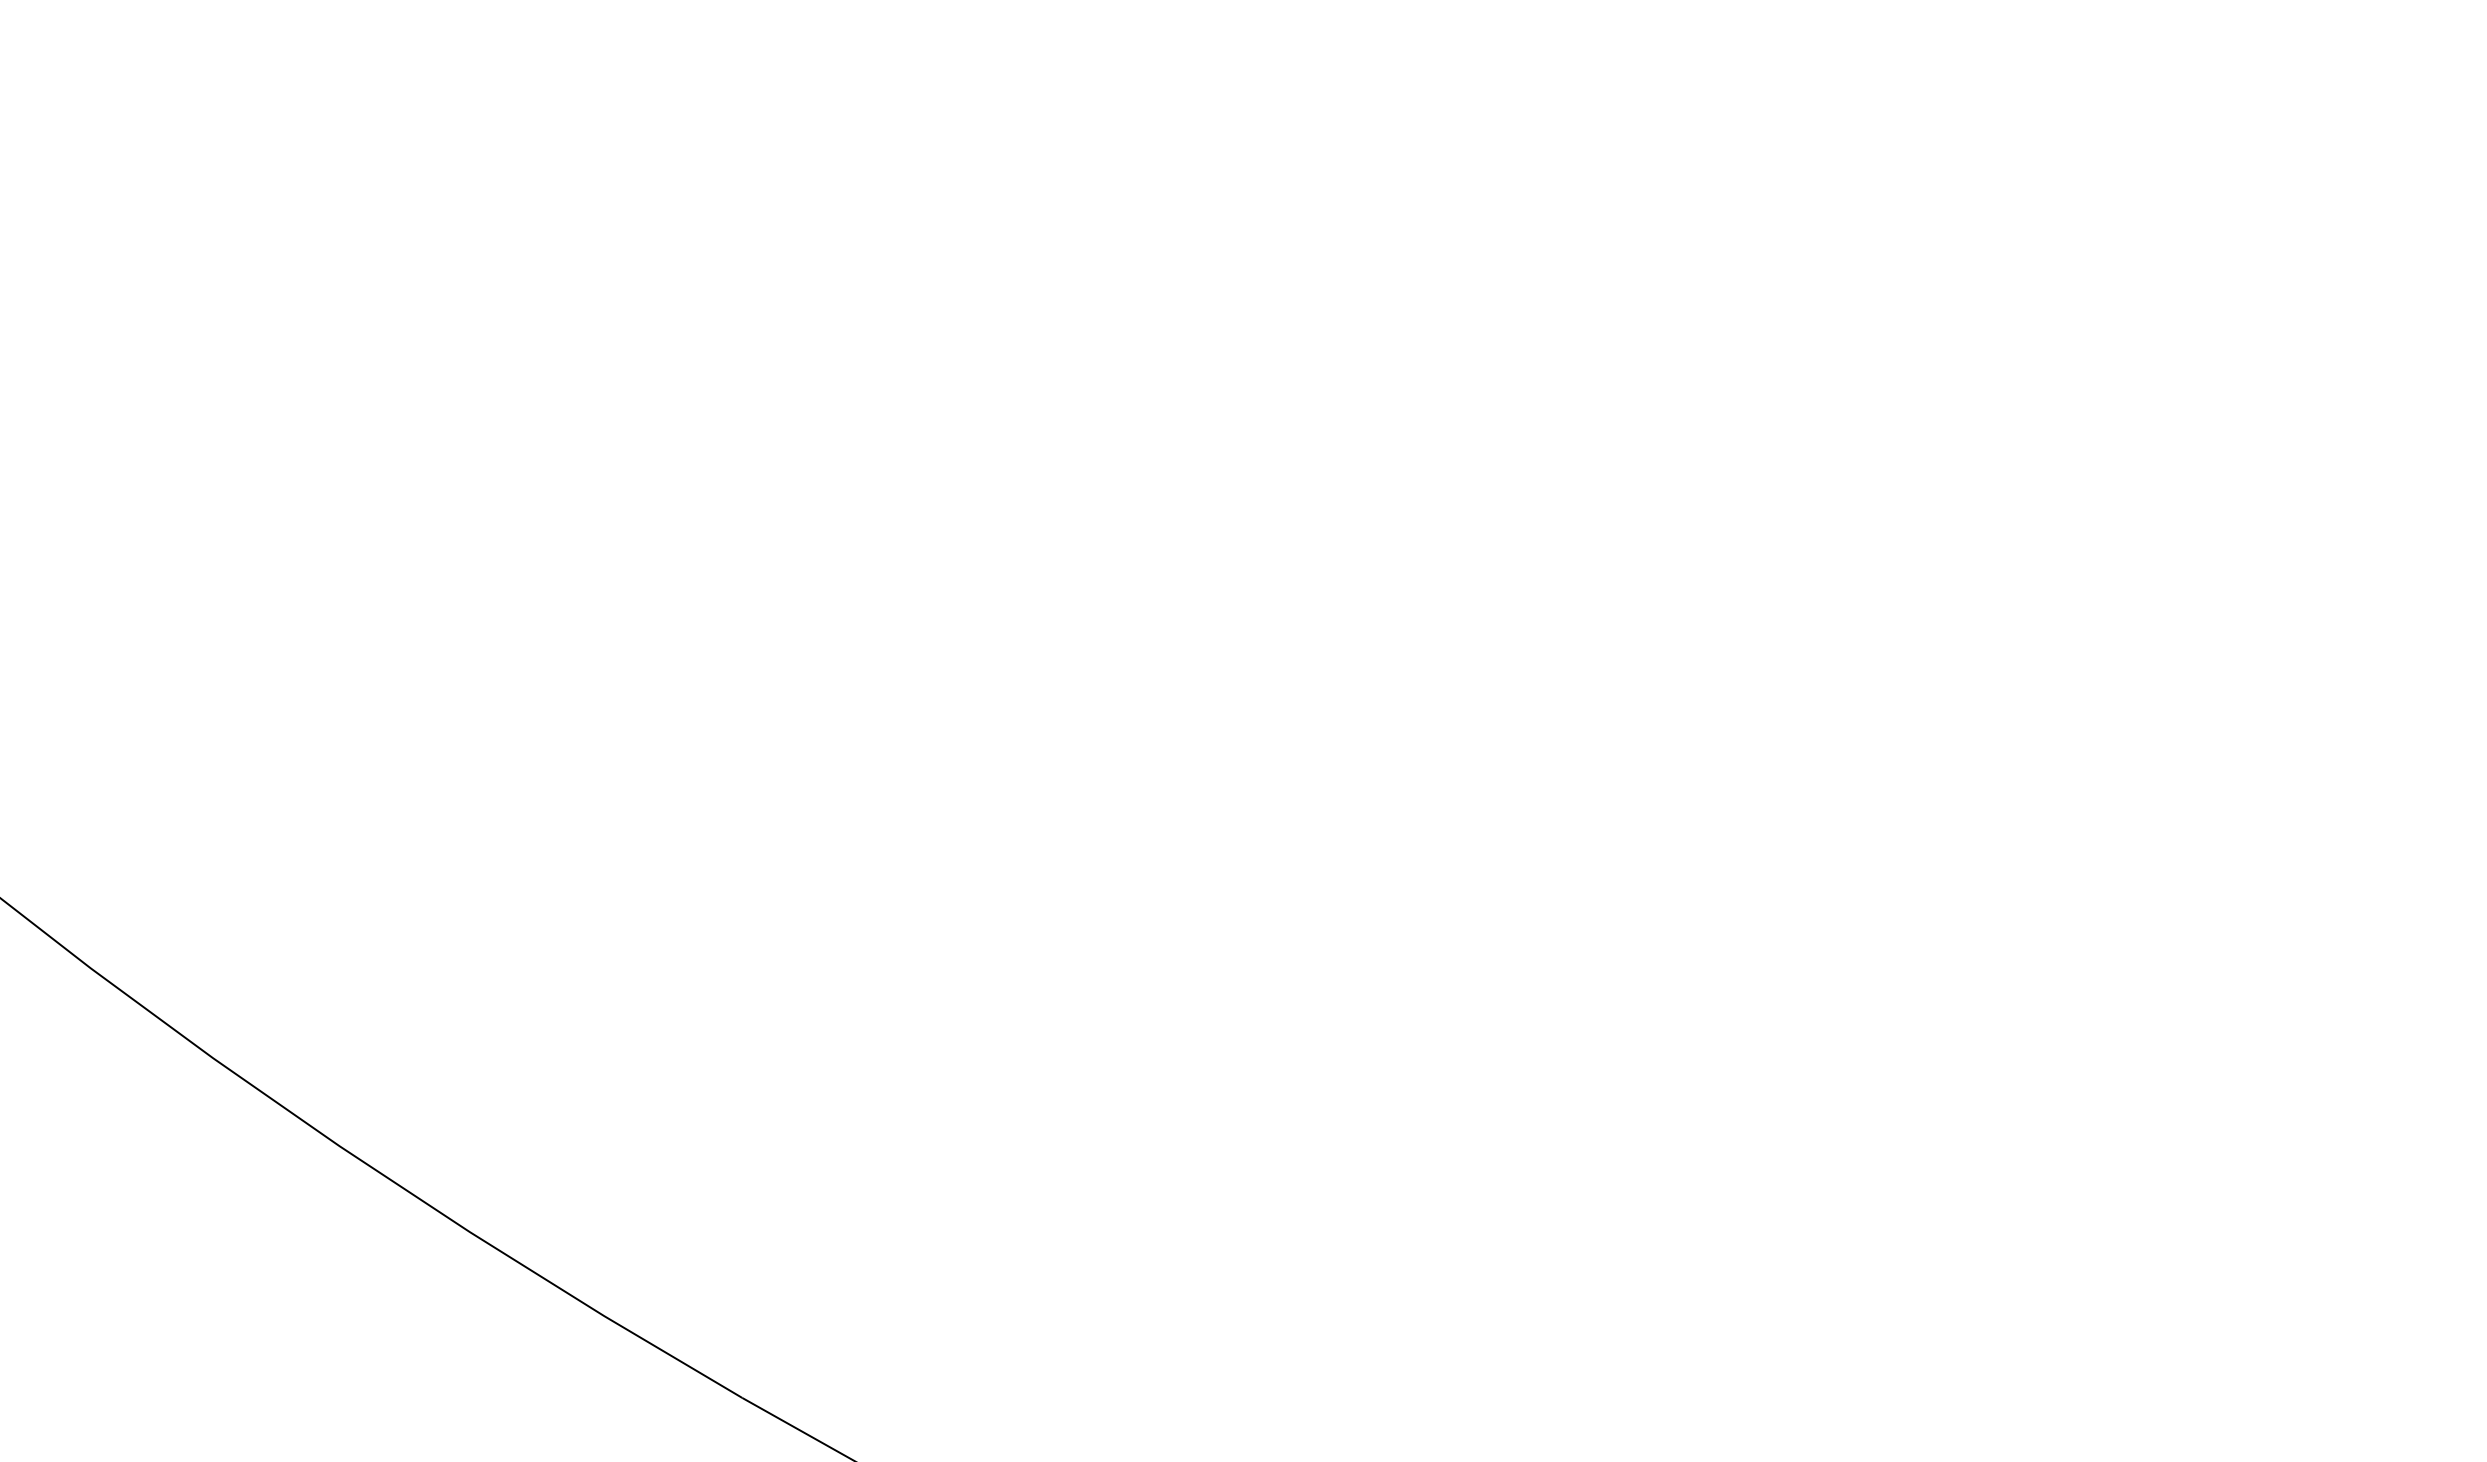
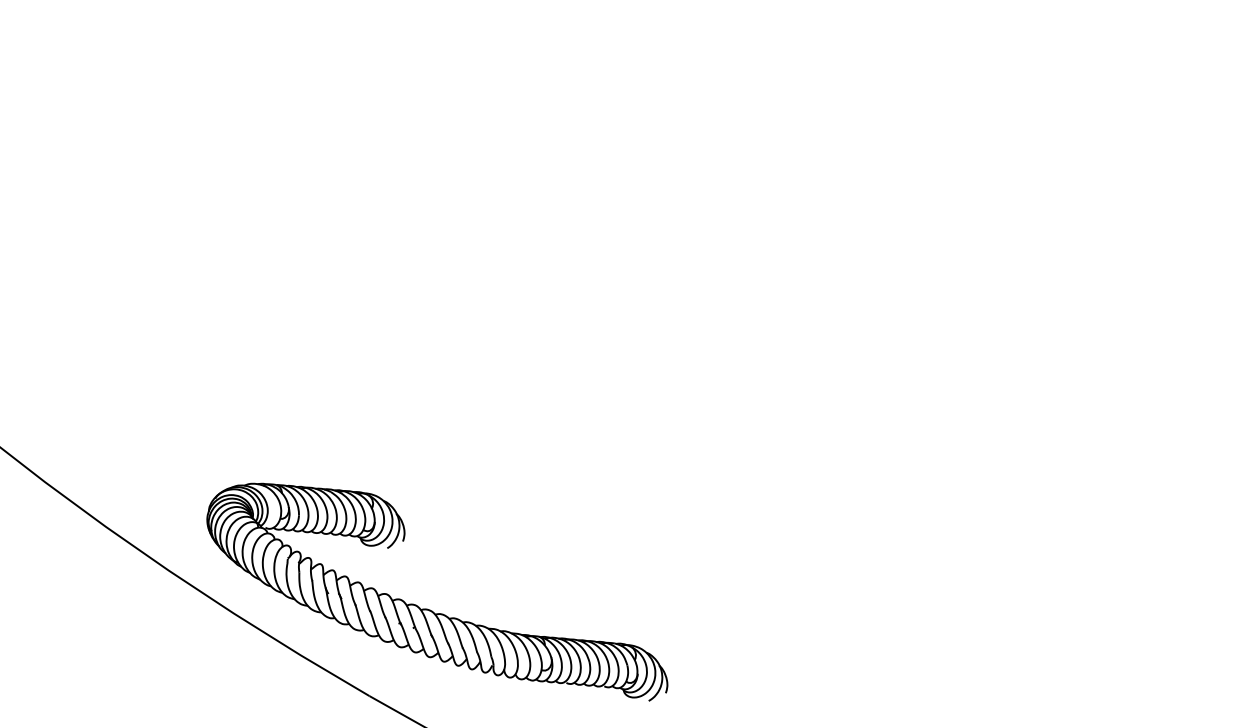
part: (864, 1224) -> (430, 609), added

